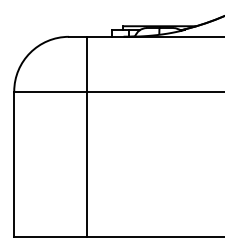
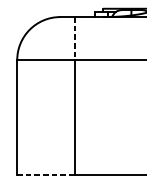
line: (87, 64) -> (74, 38), solid -> dashed
line: (50, 237) -> (45, 174), solid -> dashed

